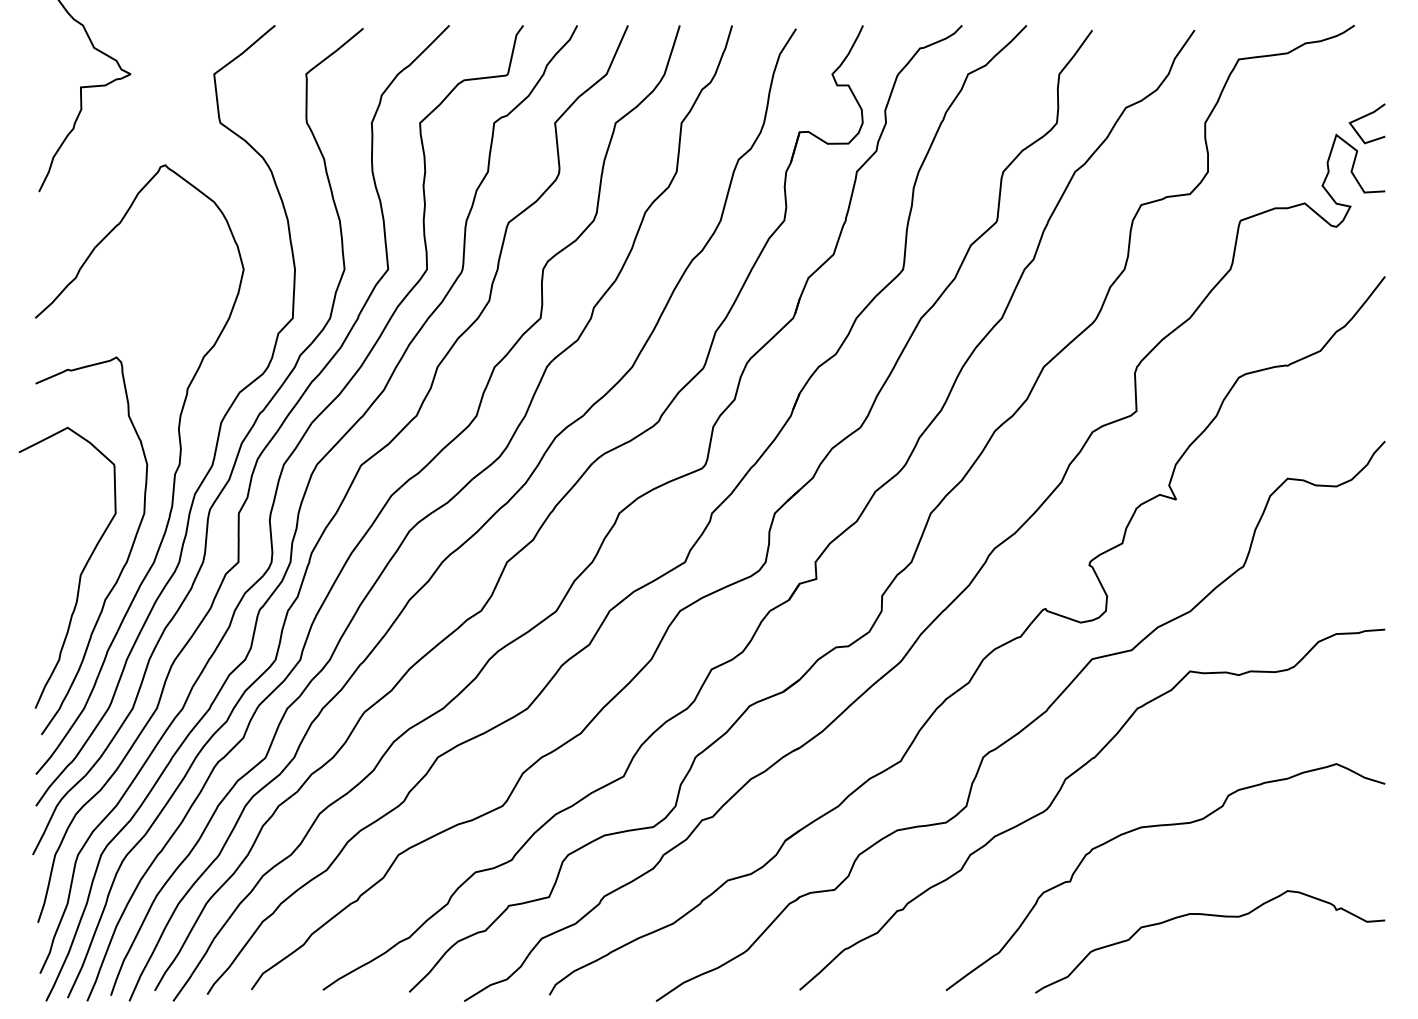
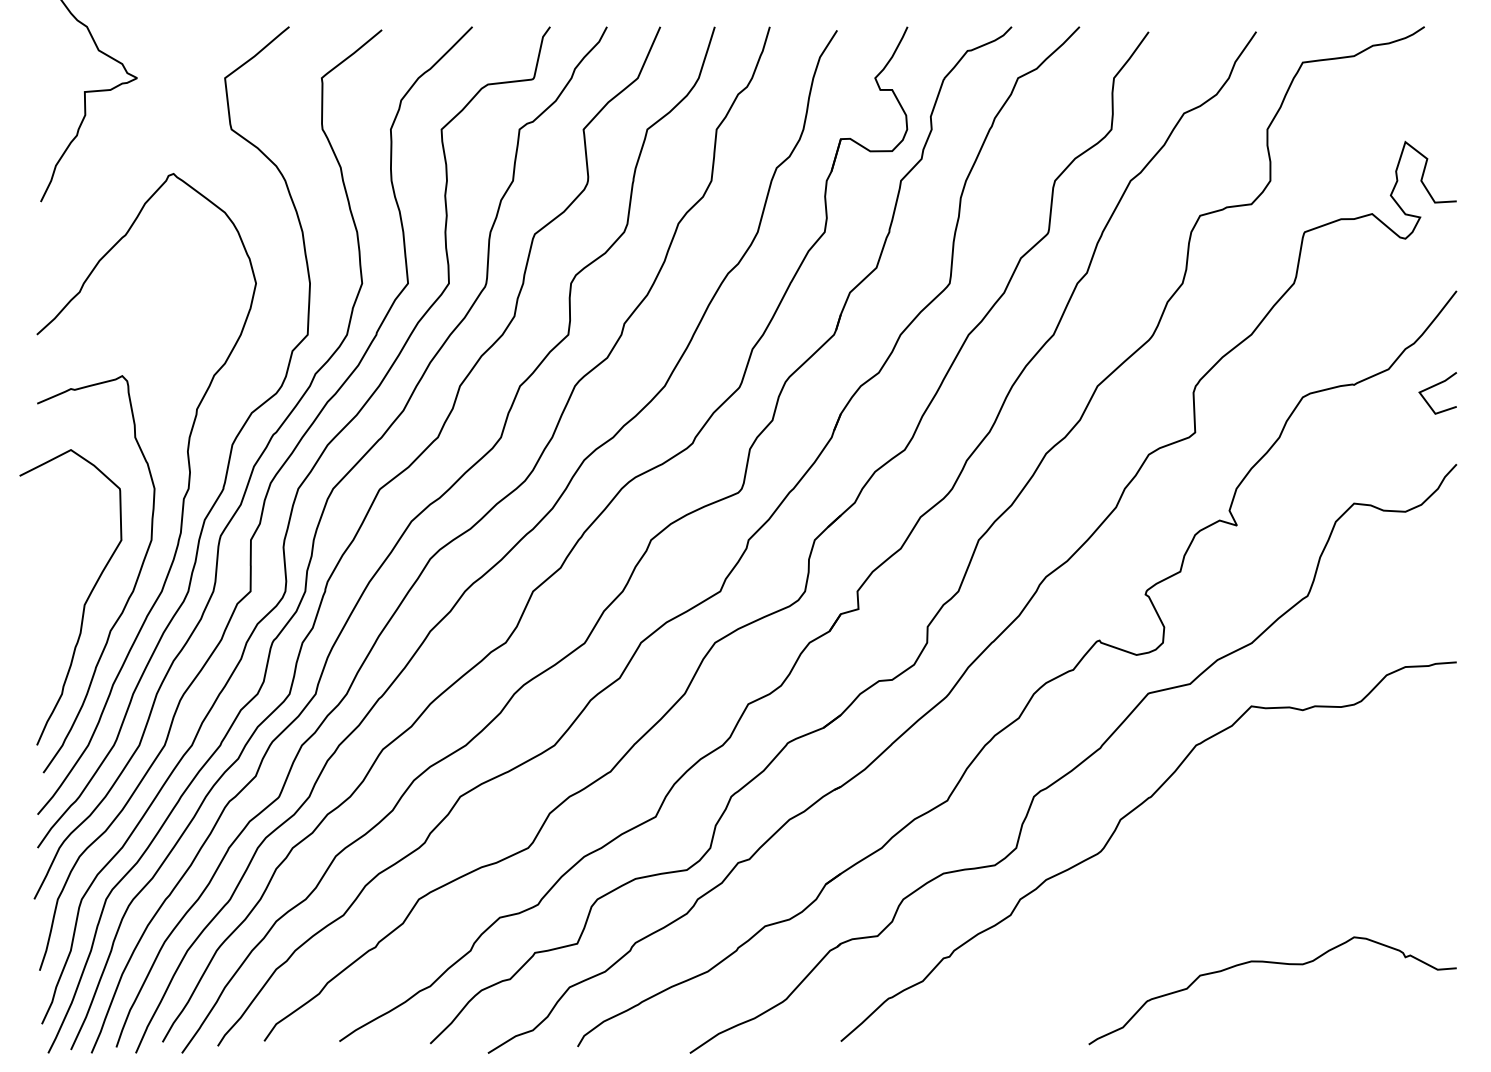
line: (1363, 118) -> (1433, 387), moved
curve: (1161, 826) -> (1221, 869), removed

